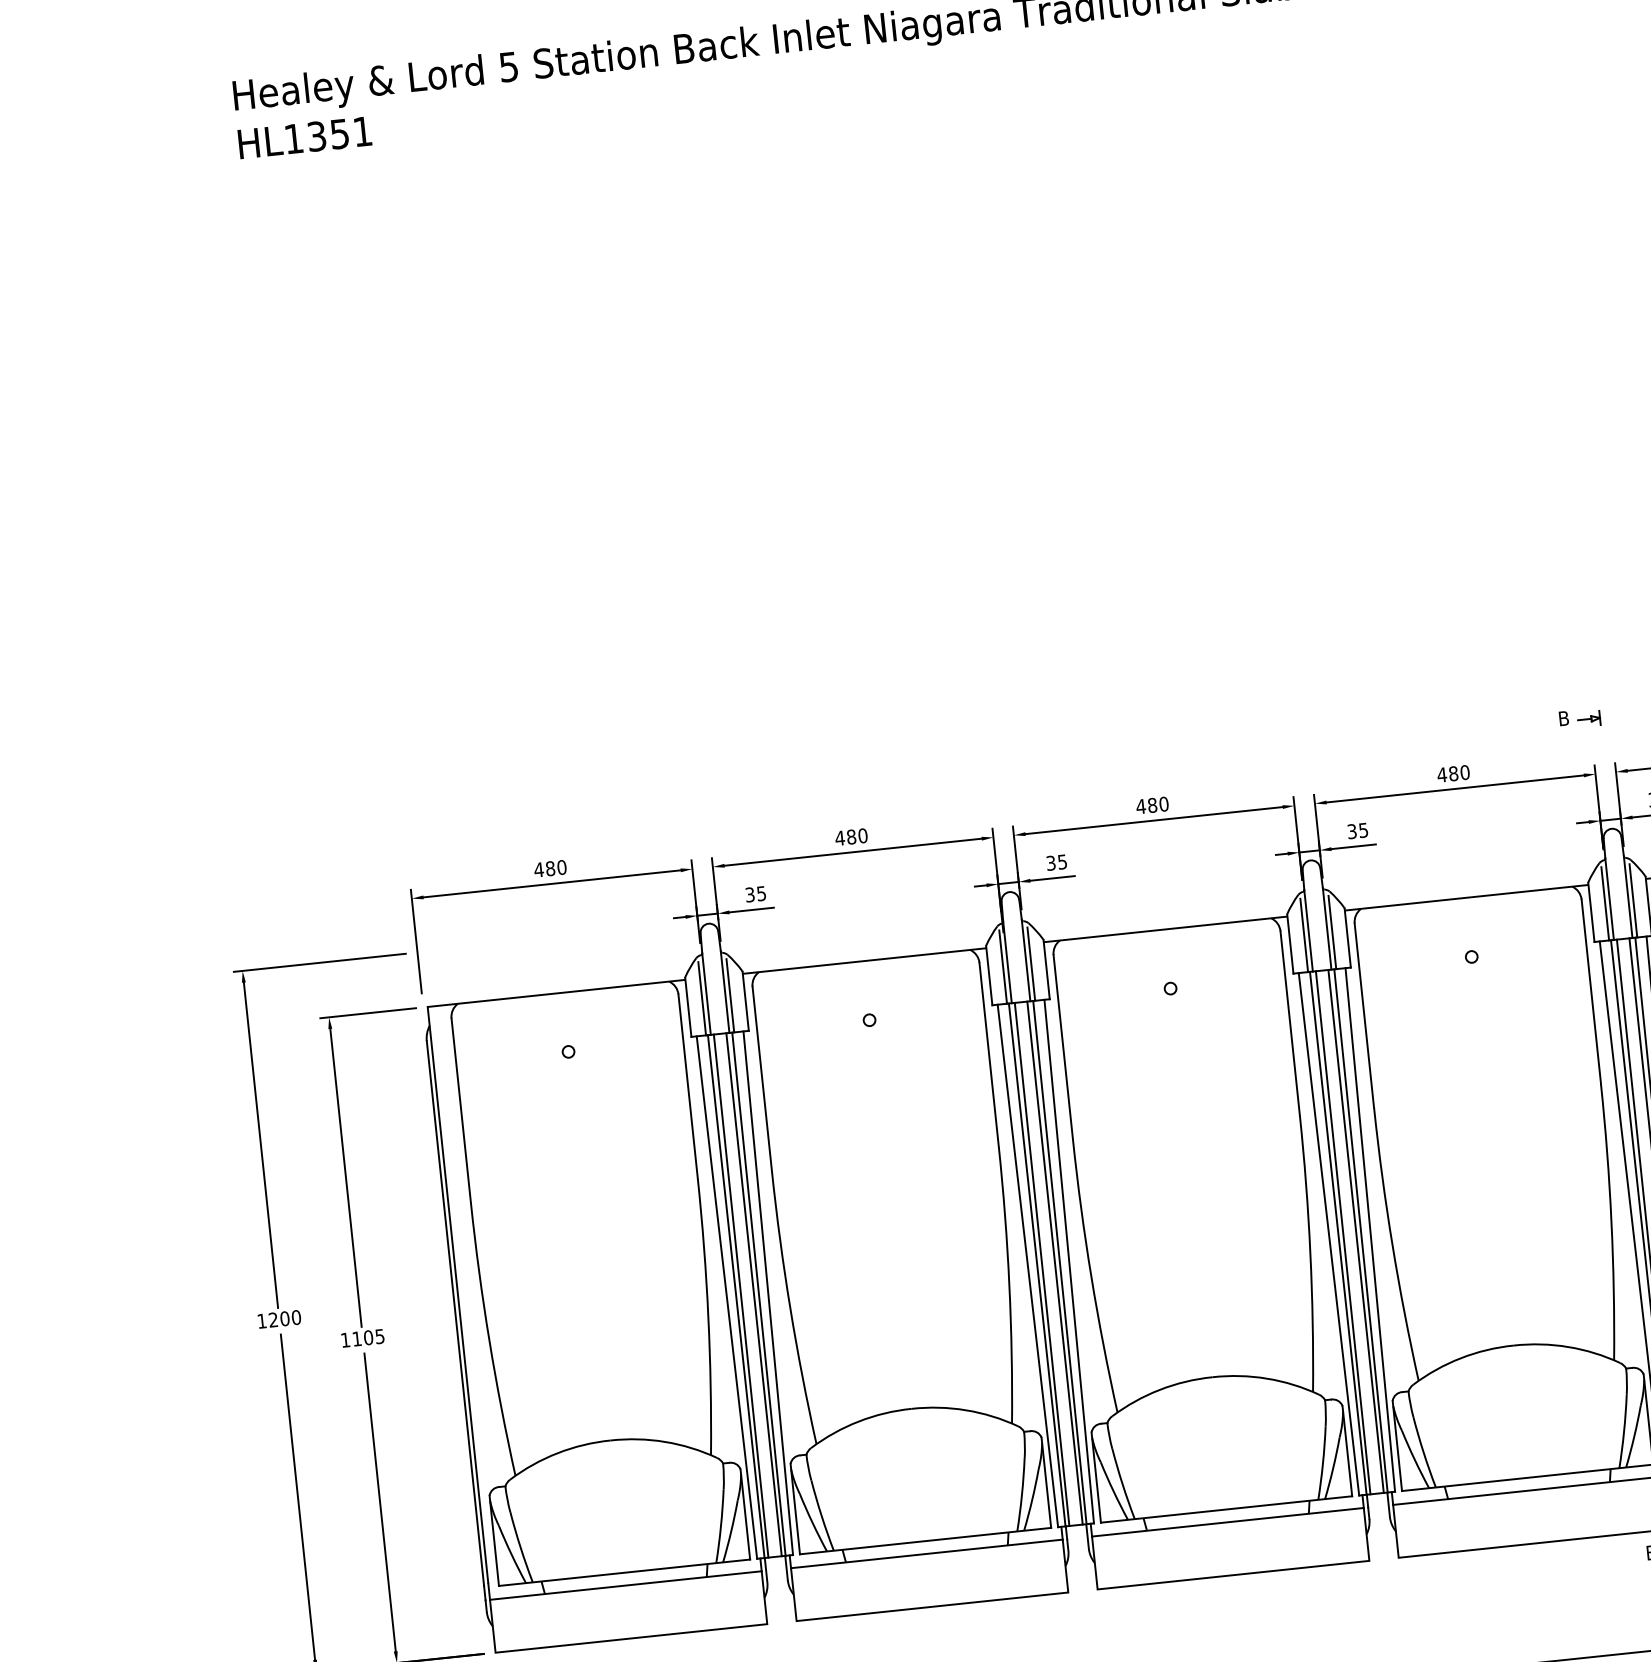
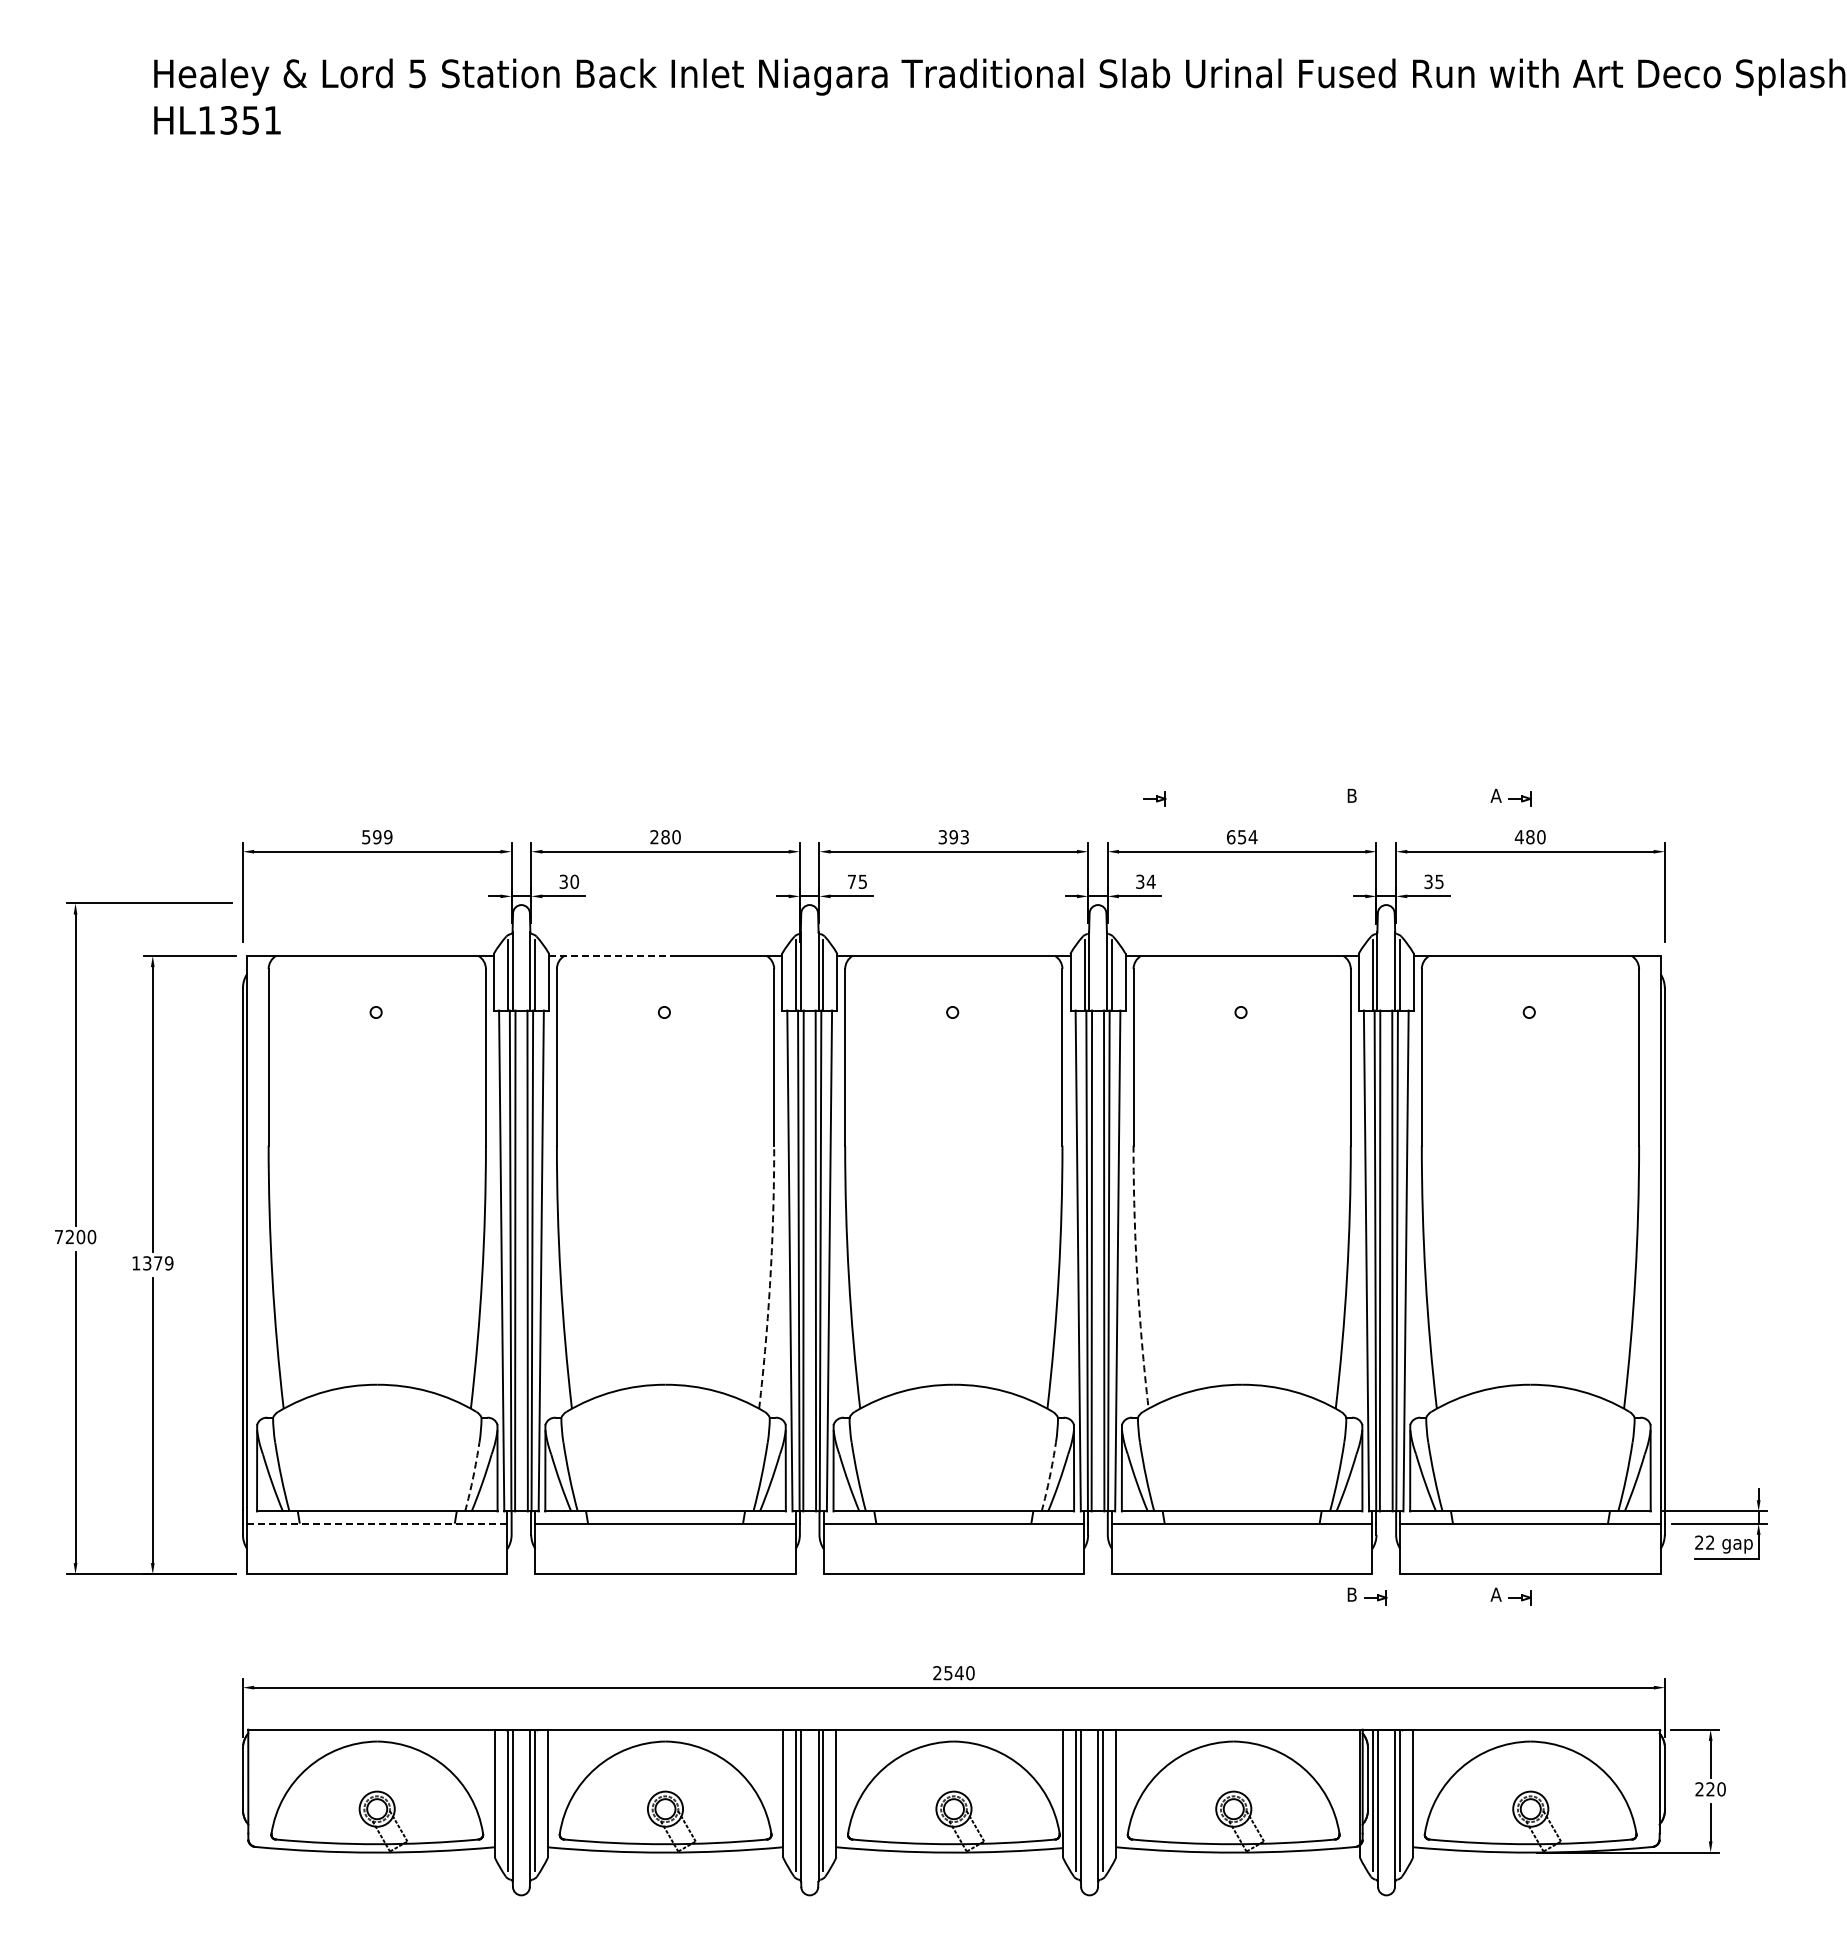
part: (1588, 718) -> (1154, 798), moved
text: (1452, 774) -> (1241, 837), 480 -> 654
text: (1152, 805) -> (953, 837), 480 -> 393
text: (1362, 830) -> (1150, 881), 35 -> 34
text: (840, 838) -> (654, 837), 480 -> 280
text: (1050, 862) -> (851, 881), 35 -> 75
text: (549, 869) -> (376, 837), 480 -> 599
text: (761, 893) -> (574, 881), 35 -> 30
line: (805, 966) -> (609, 955), solid -> dashed
arc: (1392, 1245) -> (1137, 1277), solid -> dashed
arc: (1009, 1285) -> (770, 1277), solid -> dashed
text: (261, 1320) -> (58, 1236), 1200 -> 7200
text: (368, 1337) -> (158, 1263), 1105 -> 1379
arc: (1322, 1463) -> (1049, 1477), solid -> dashed
arc: (721, 1526) -> (473, 1477), solid -> dashed
line: (626, 1585) -> (377, 1523), solid -> dashed

